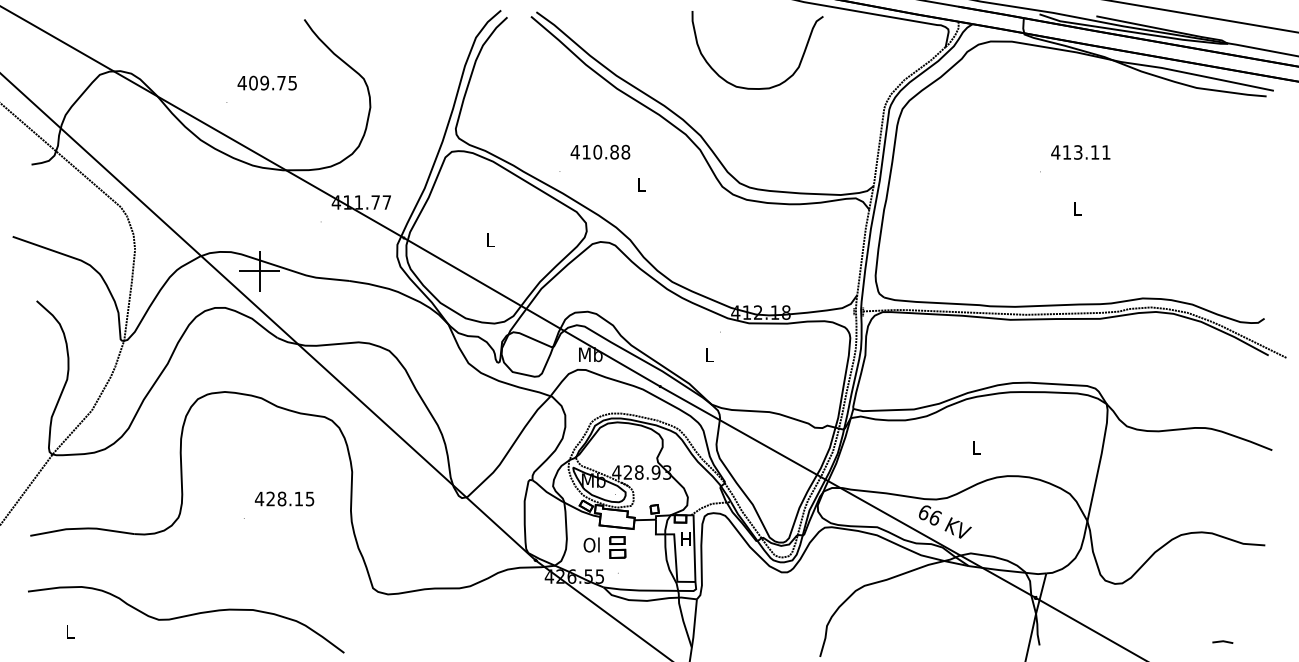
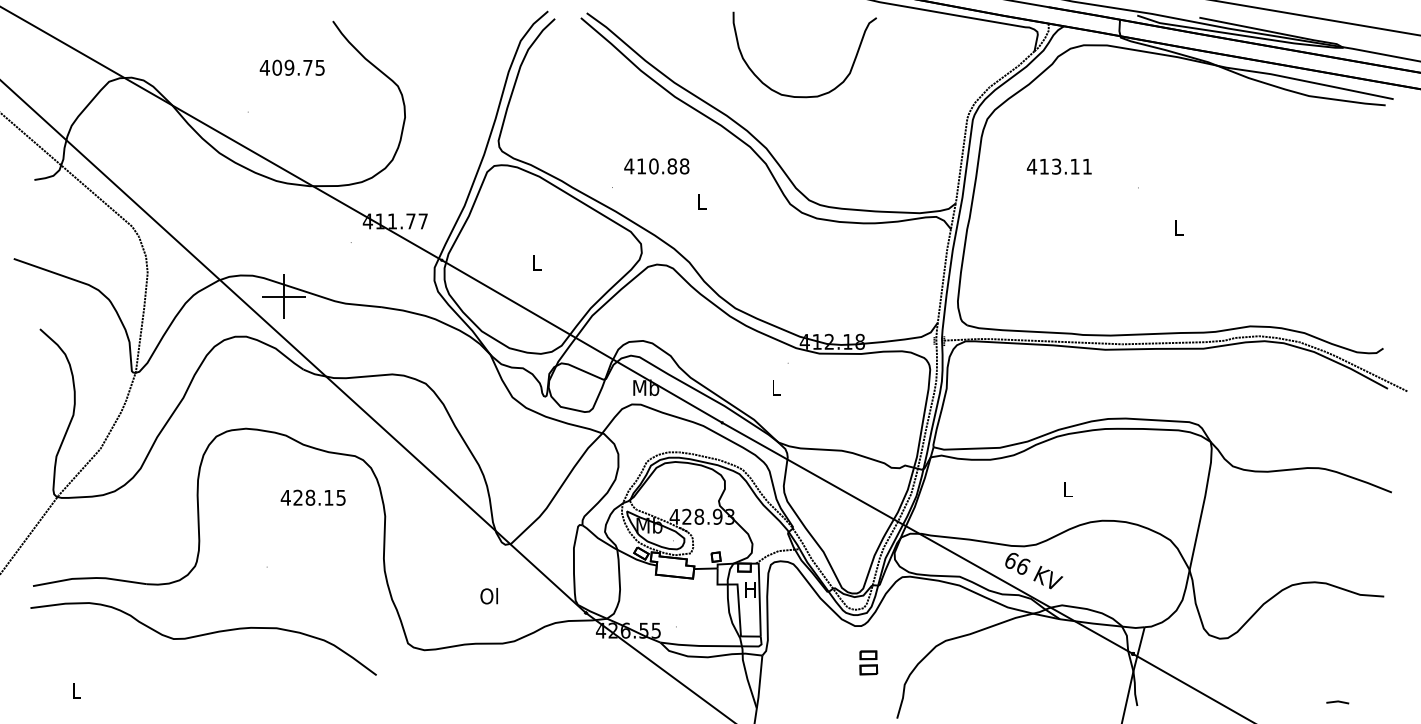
text: (266, 82) -> (291, 67), moved
curve: (765, 87) -> (813, 95), moved
text: (1080, 152) -> (1059, 166), moved
text: (283, 498) -> (312, 497), moved
text: (591, 545) -> (488, 596), moved
part: (617, 547) -> (868, 662), moved
curve: (184, 617) -> (201, 636), moved

